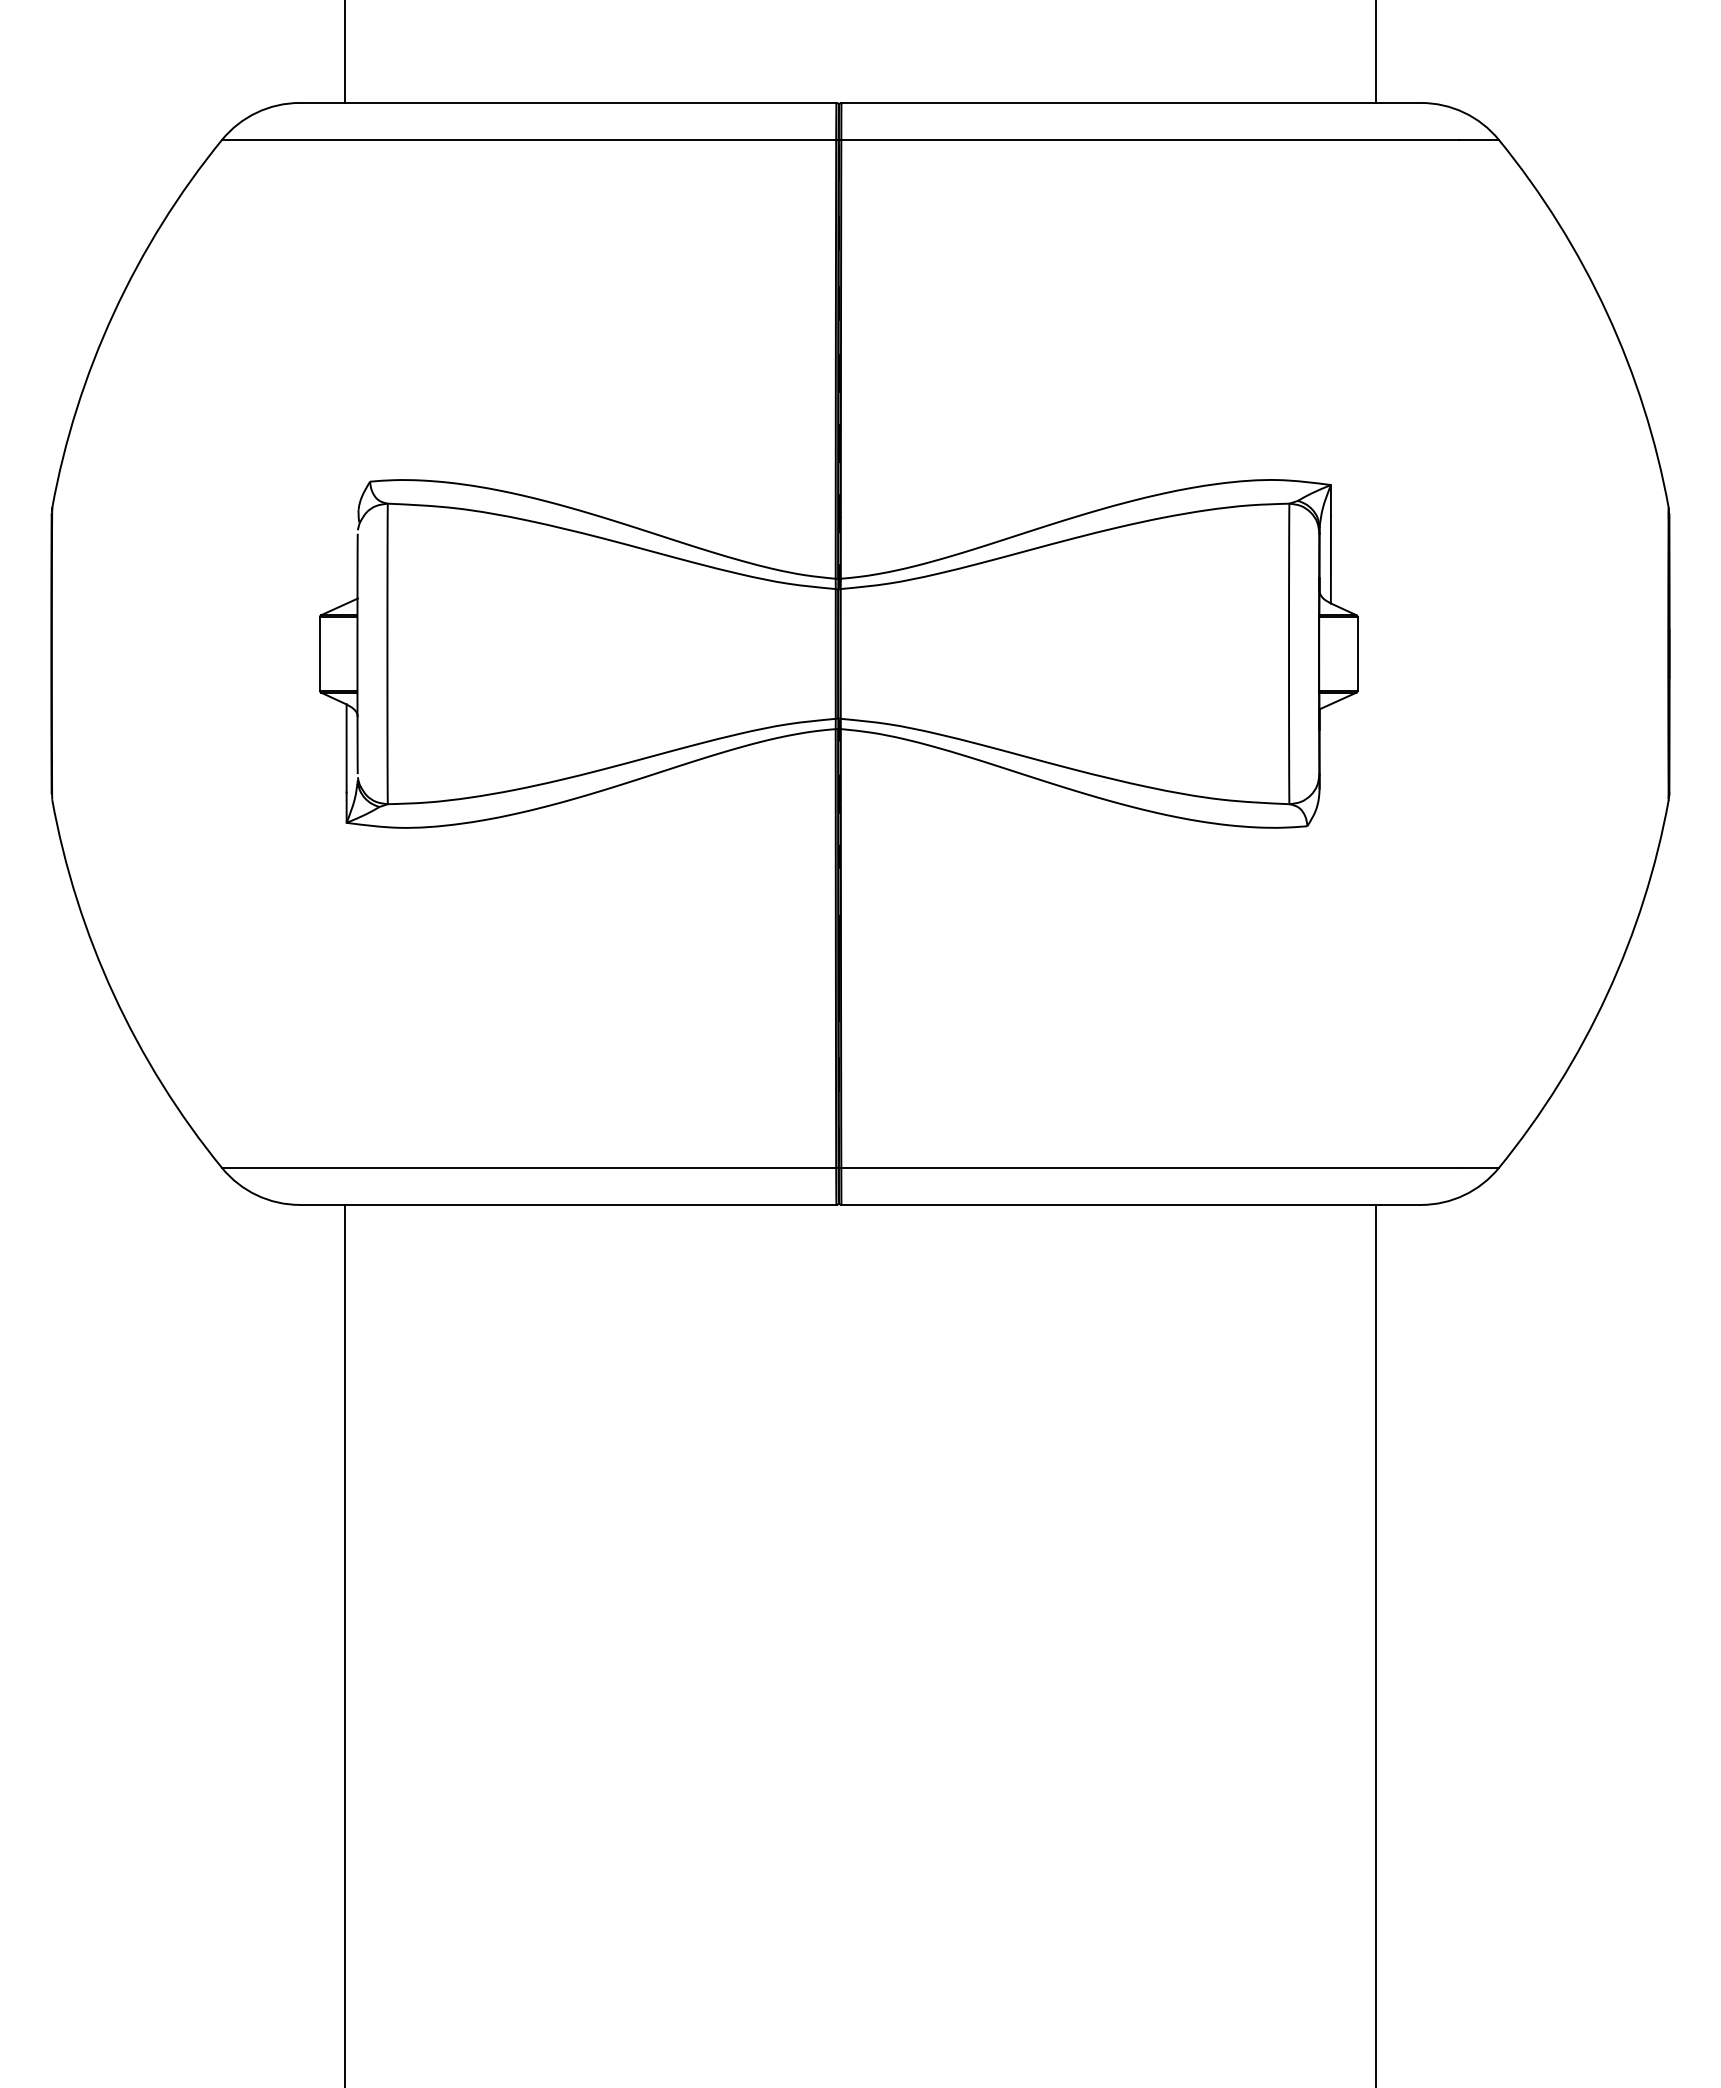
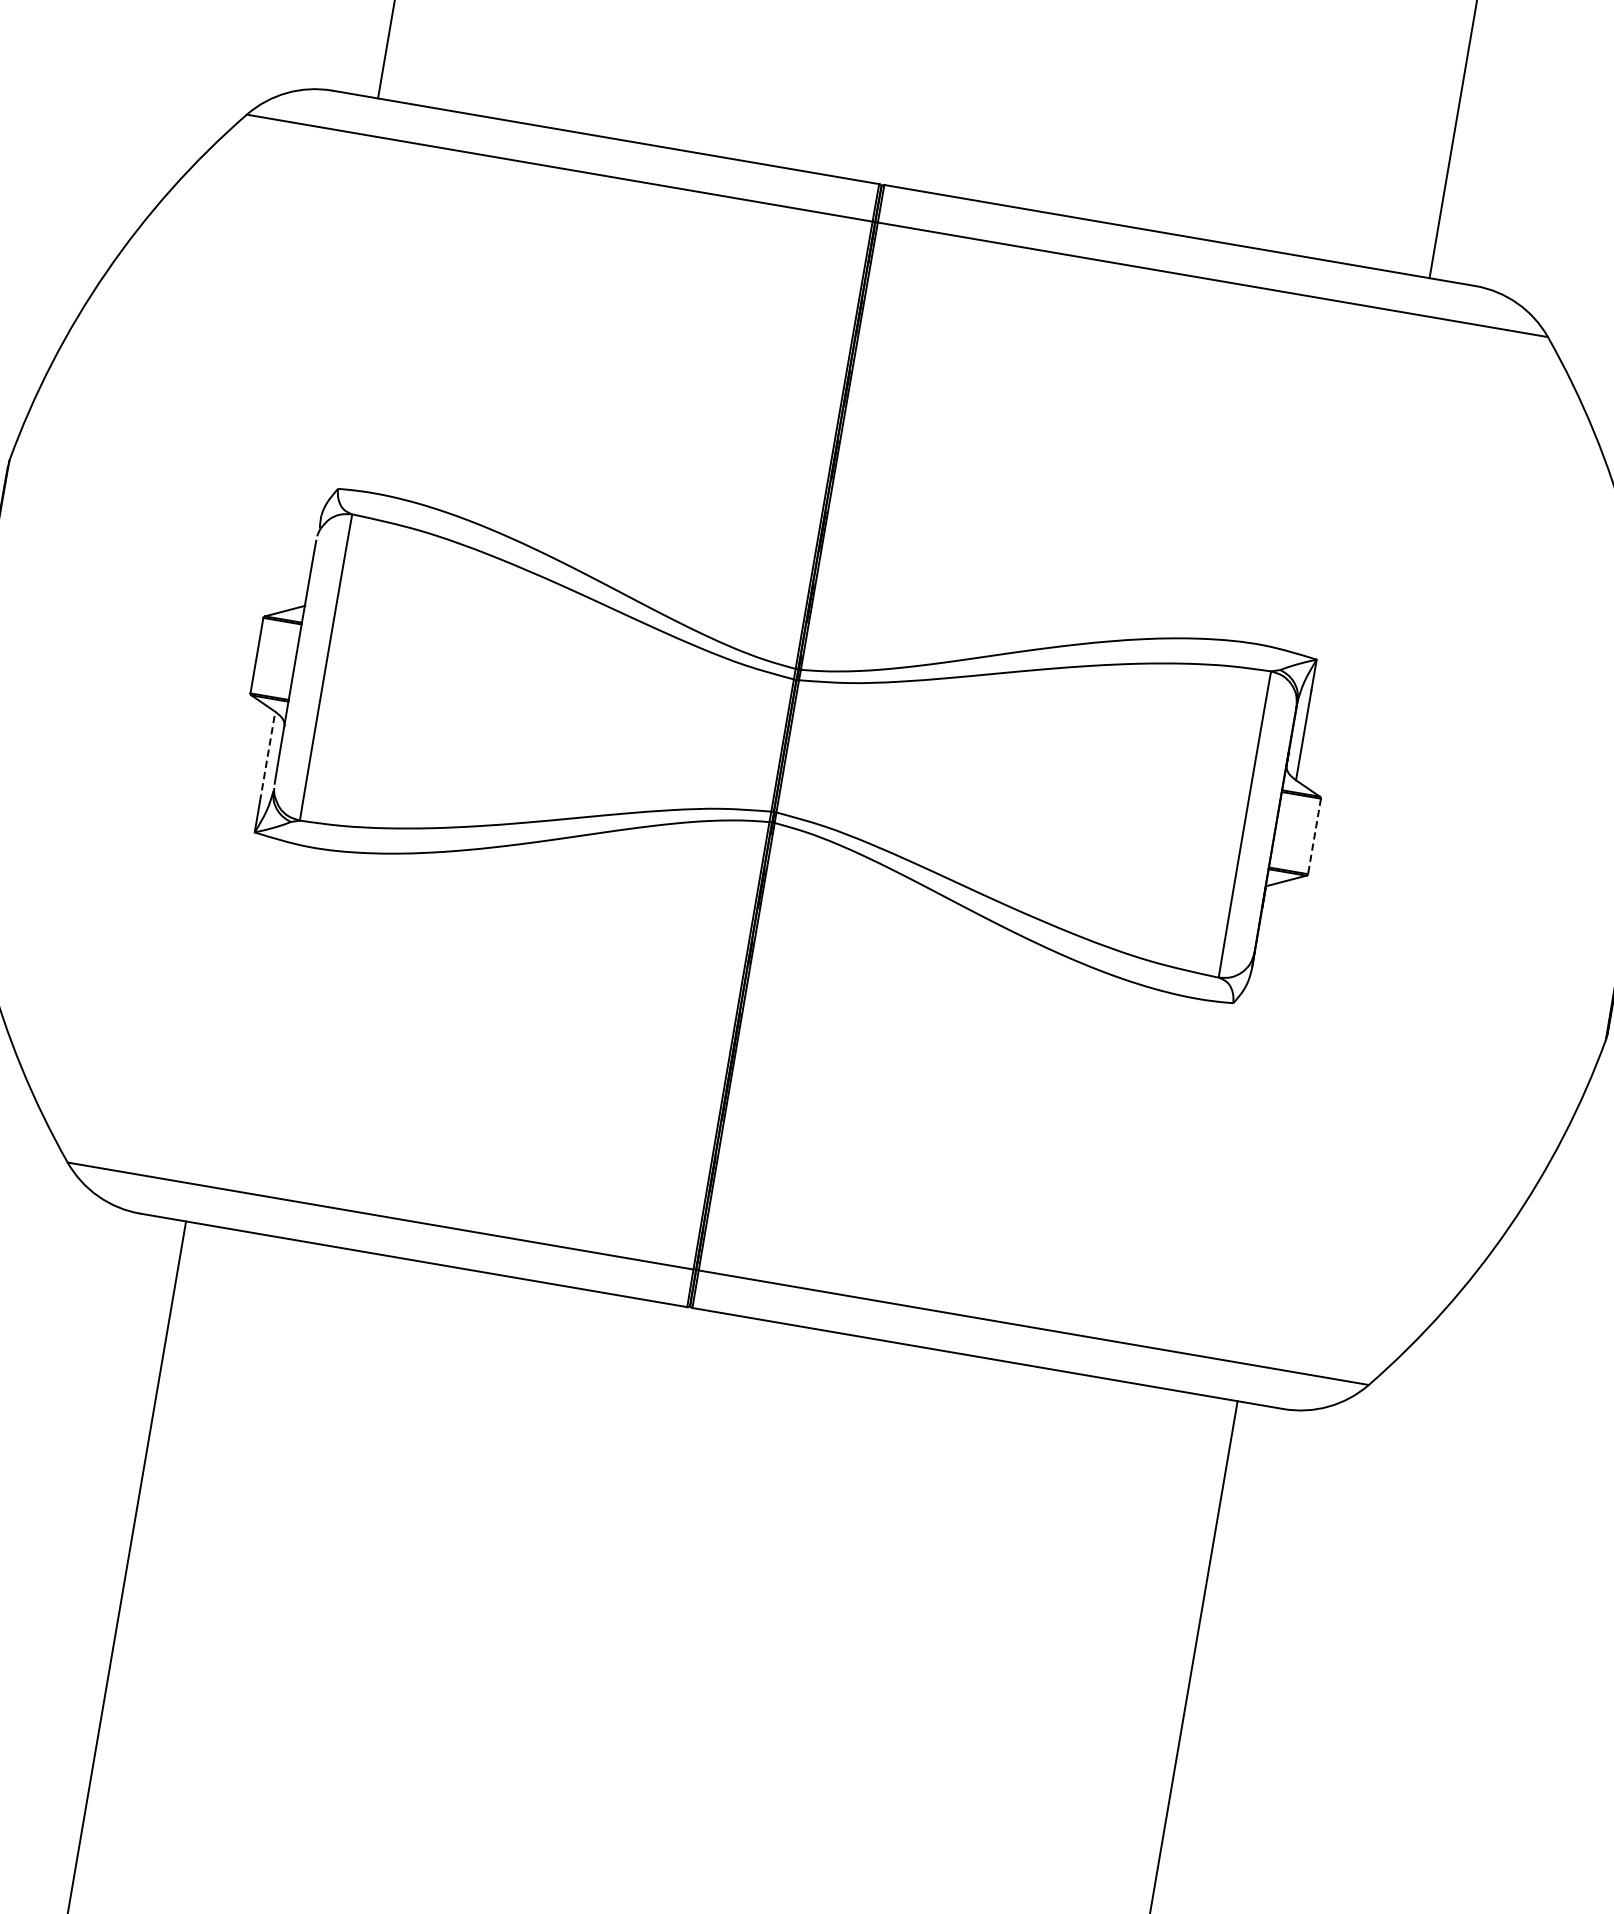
line: (1357, 654) -> (1314, 836), solid -> dashed
line: (346, 747) -> (267, 755), solid -> dashed

